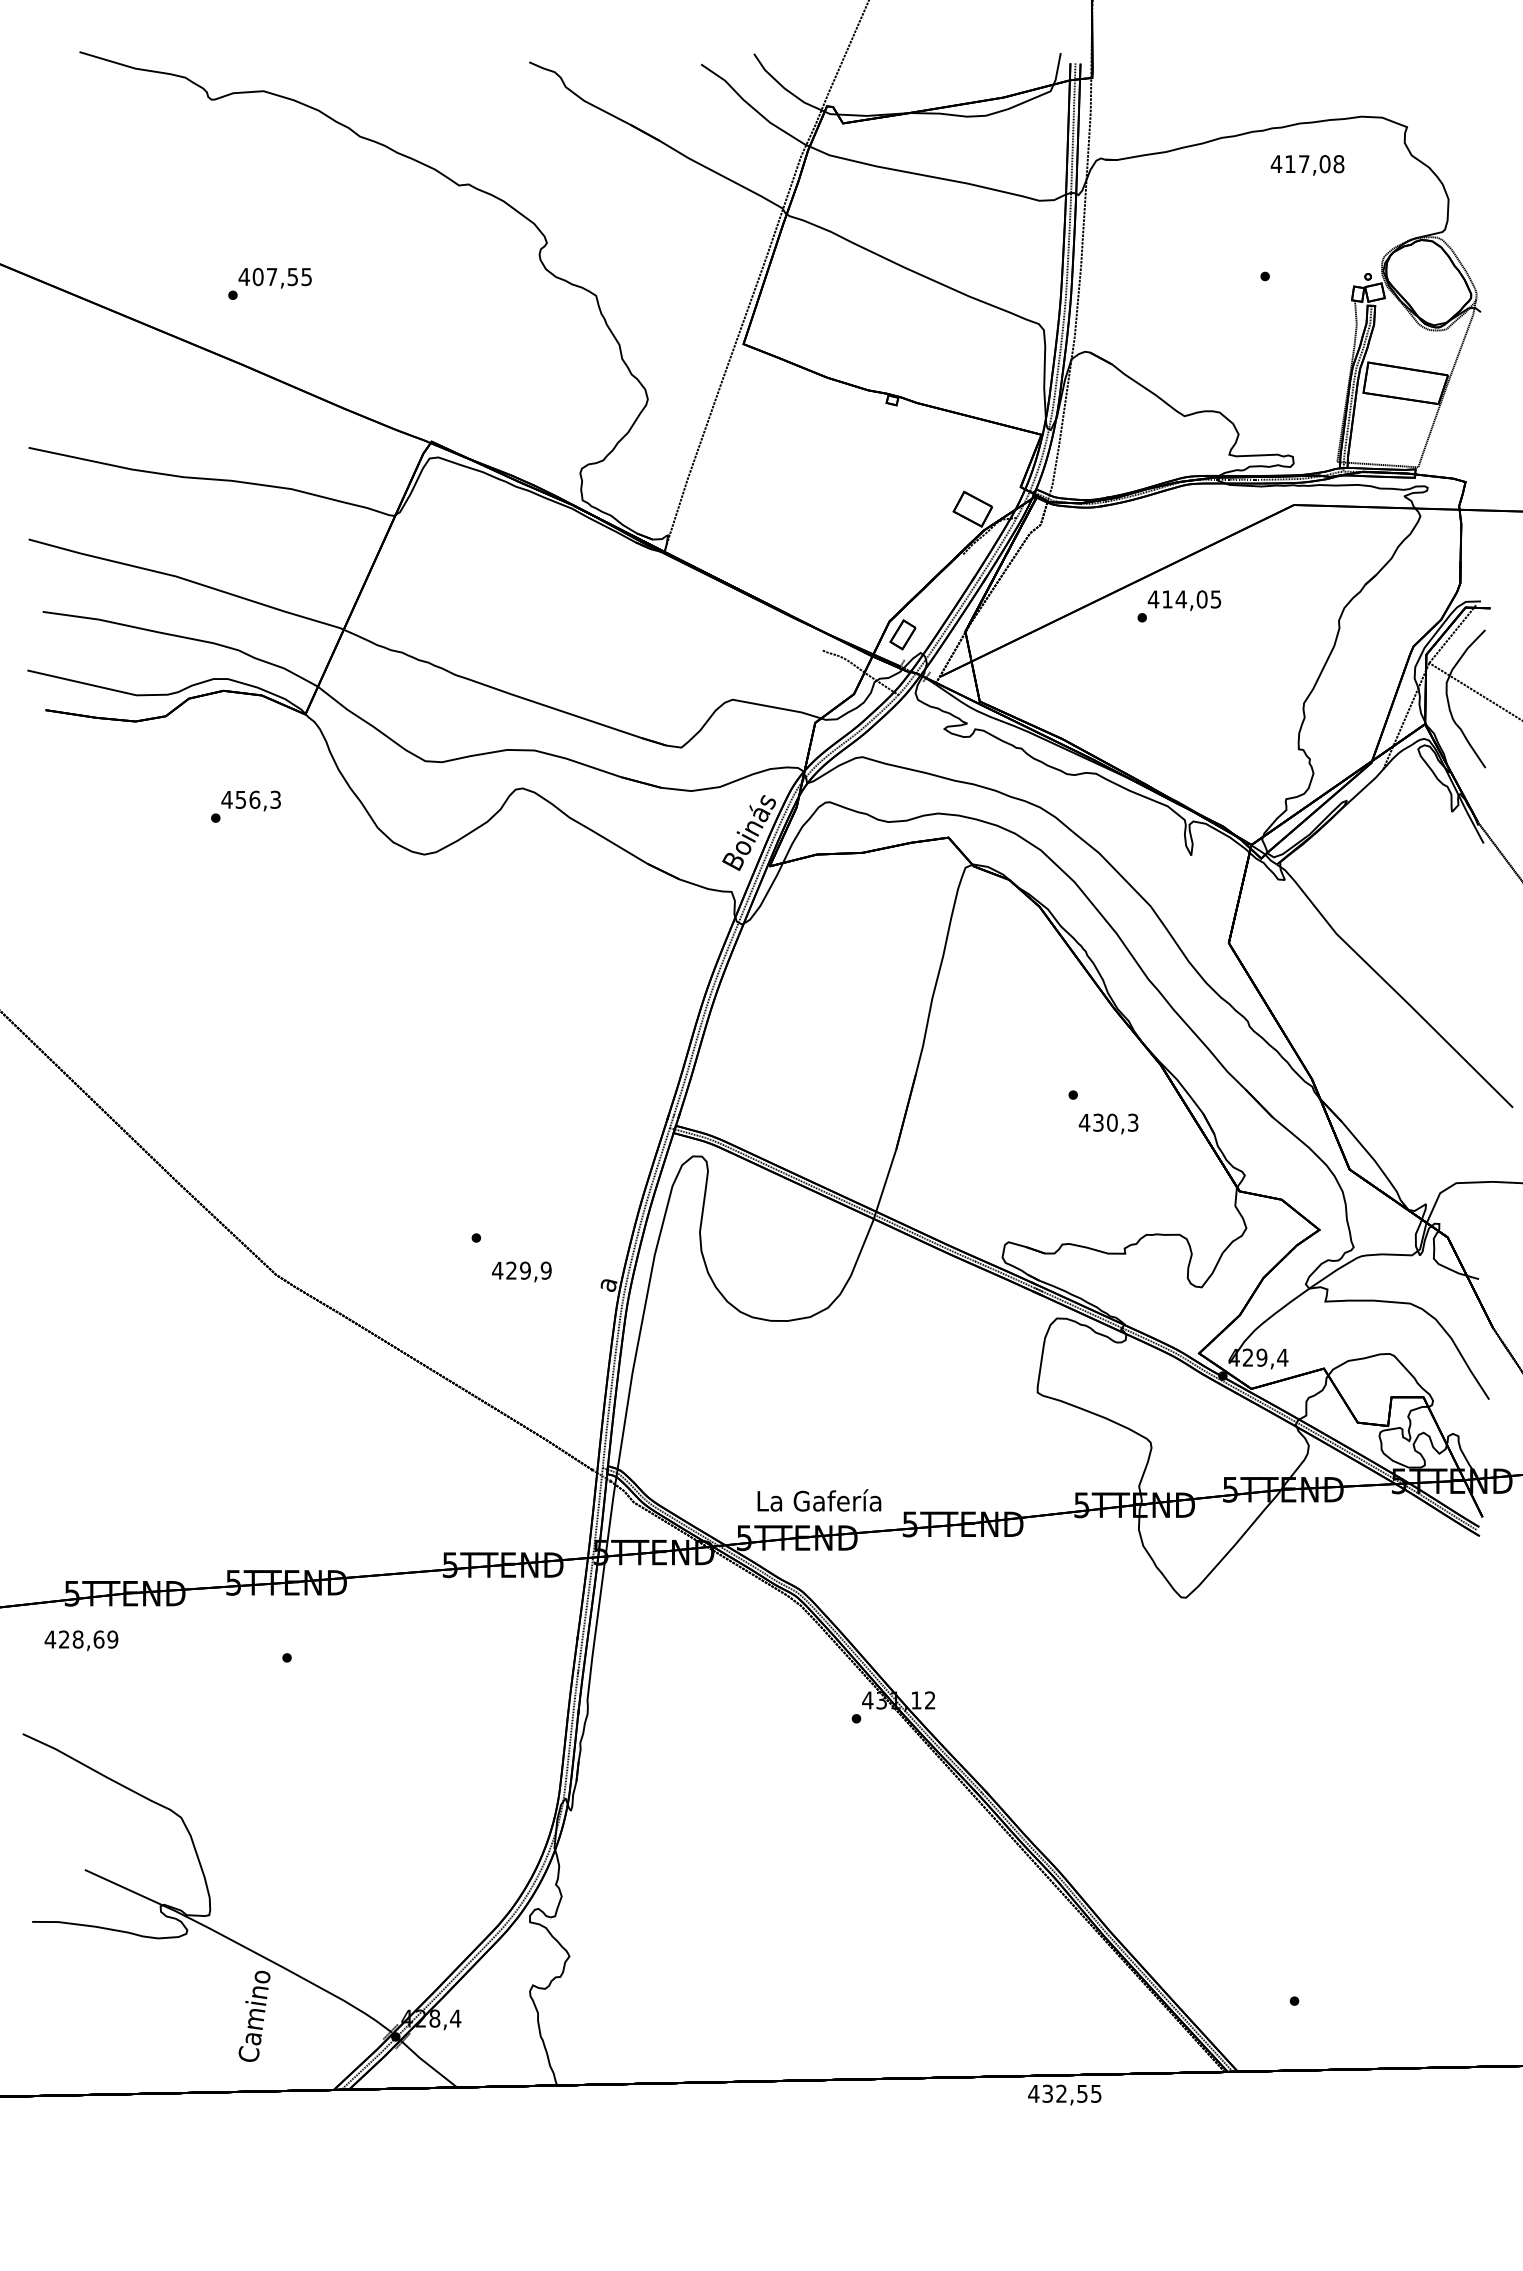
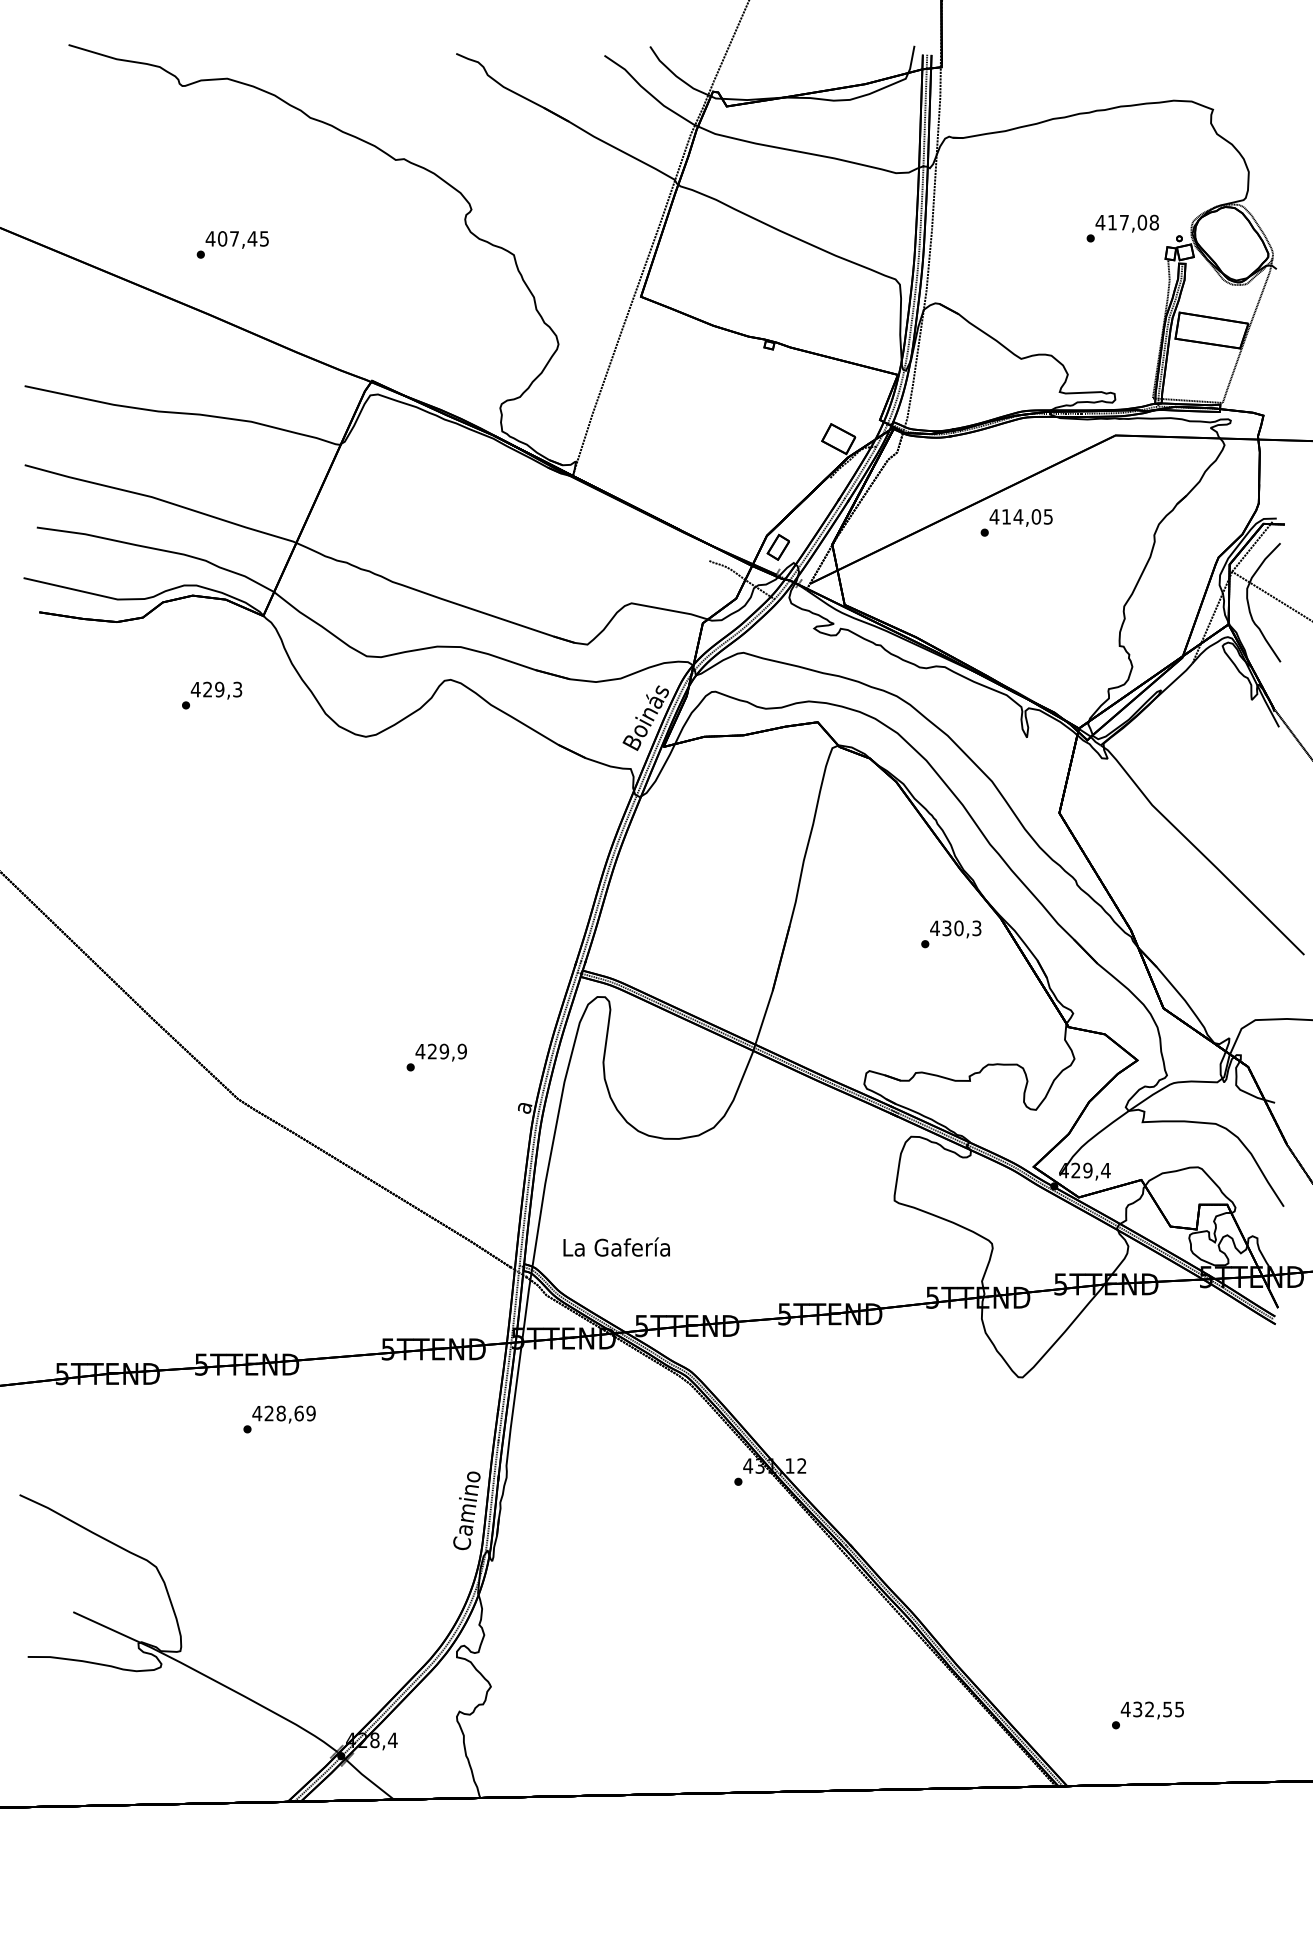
text: (1307, 165) -> (1127, 223), moved
text: (292, 277) -> (252, 239), 407,55 -> 407,45
text: (247, 799) -> (213, 689), 456,3 -> 429,3
text: (1108, 1123) -> (955, 928), moved
text: (521, 1271) -> (440, 1052), moved
text: (819, 1500) -> (616, 1247), moved
text: (81, 1640) -> (284, 1414), moved
text: (254, 2015) -> (466, 1510), moved
text: (1064, 2094) -> (1152, 1710), moved

